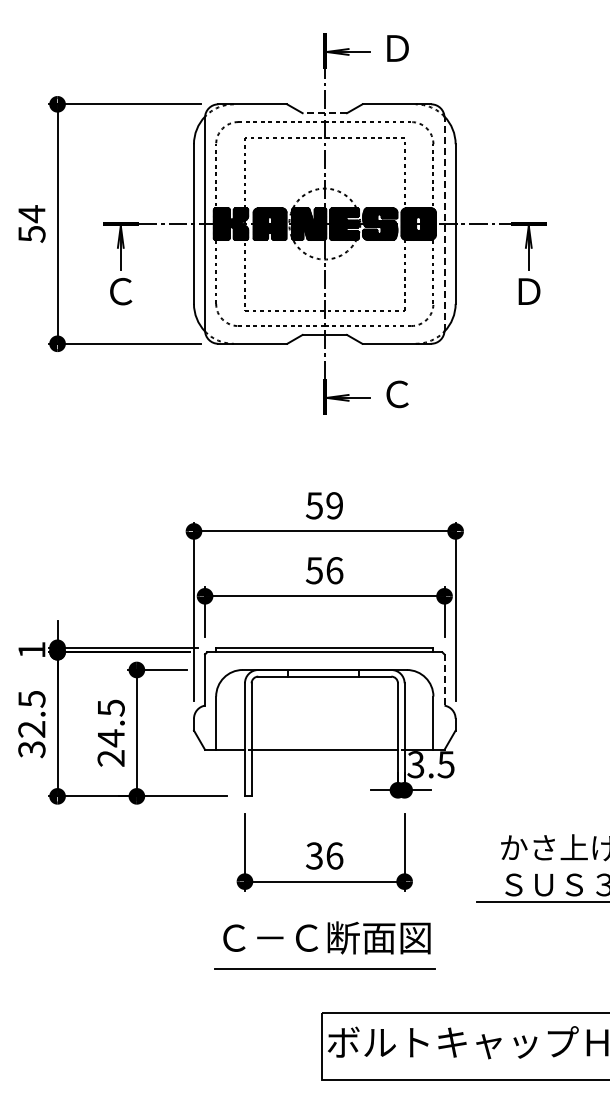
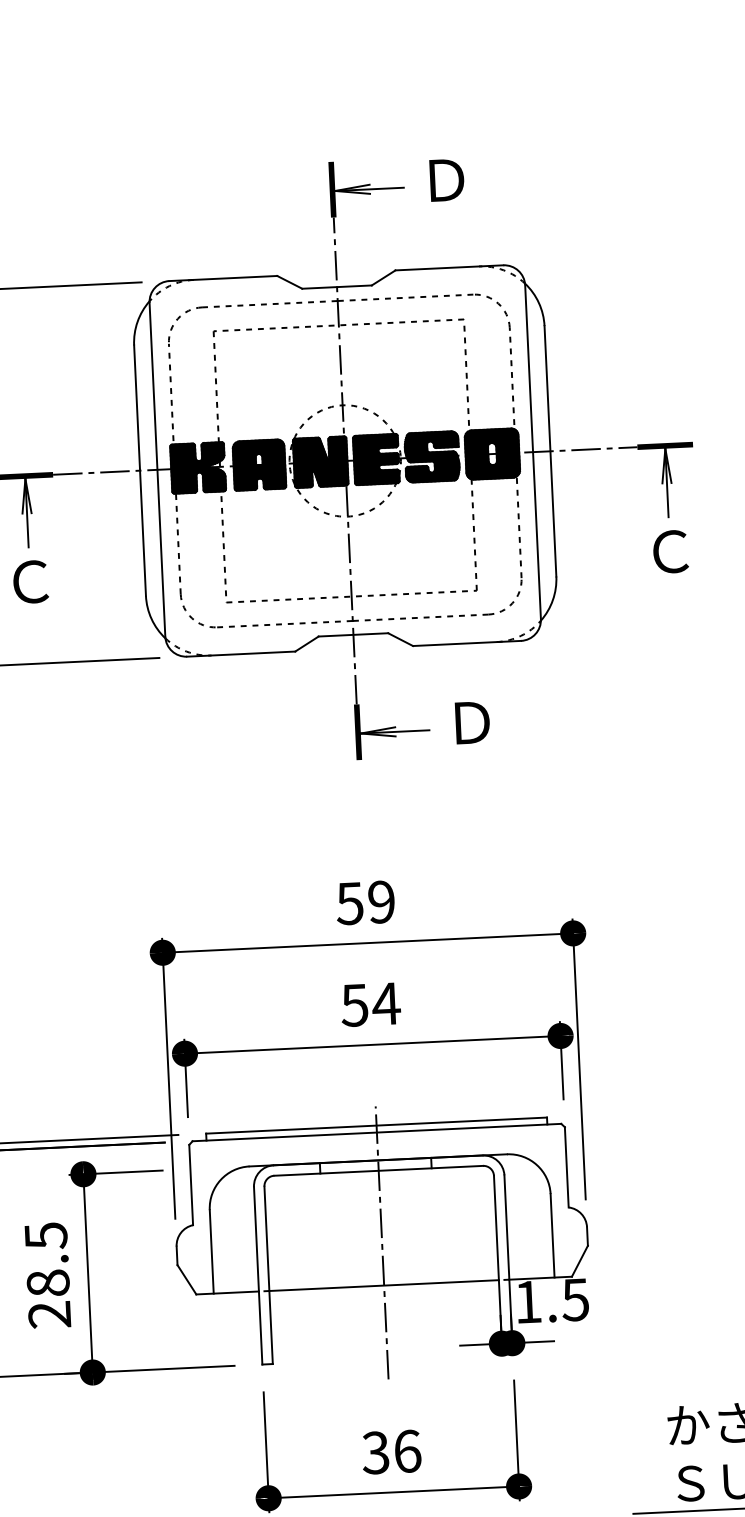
line: (324, 113) -> (336, 287), dashed -> solid
line: (444, 223) -> (532, 451), dashed -> solid
text: (529, 291) -> (671, 551), Ｄ -> Ｃ
text: (397, 394) -> (471, 722), Ｃ -> Ｄ
text: (334, 570) -> (386, 1003), 56 -> 54
line: (444, 680) -> (566, 1168), dashed -> solid
line: (324, 722) -> (381, 1242), added
text: (110, 738) -> (47, 1283), 24.5 -> 28.5
text: (415, 764) -> (527, 1301), 3.5 -> 1.5

